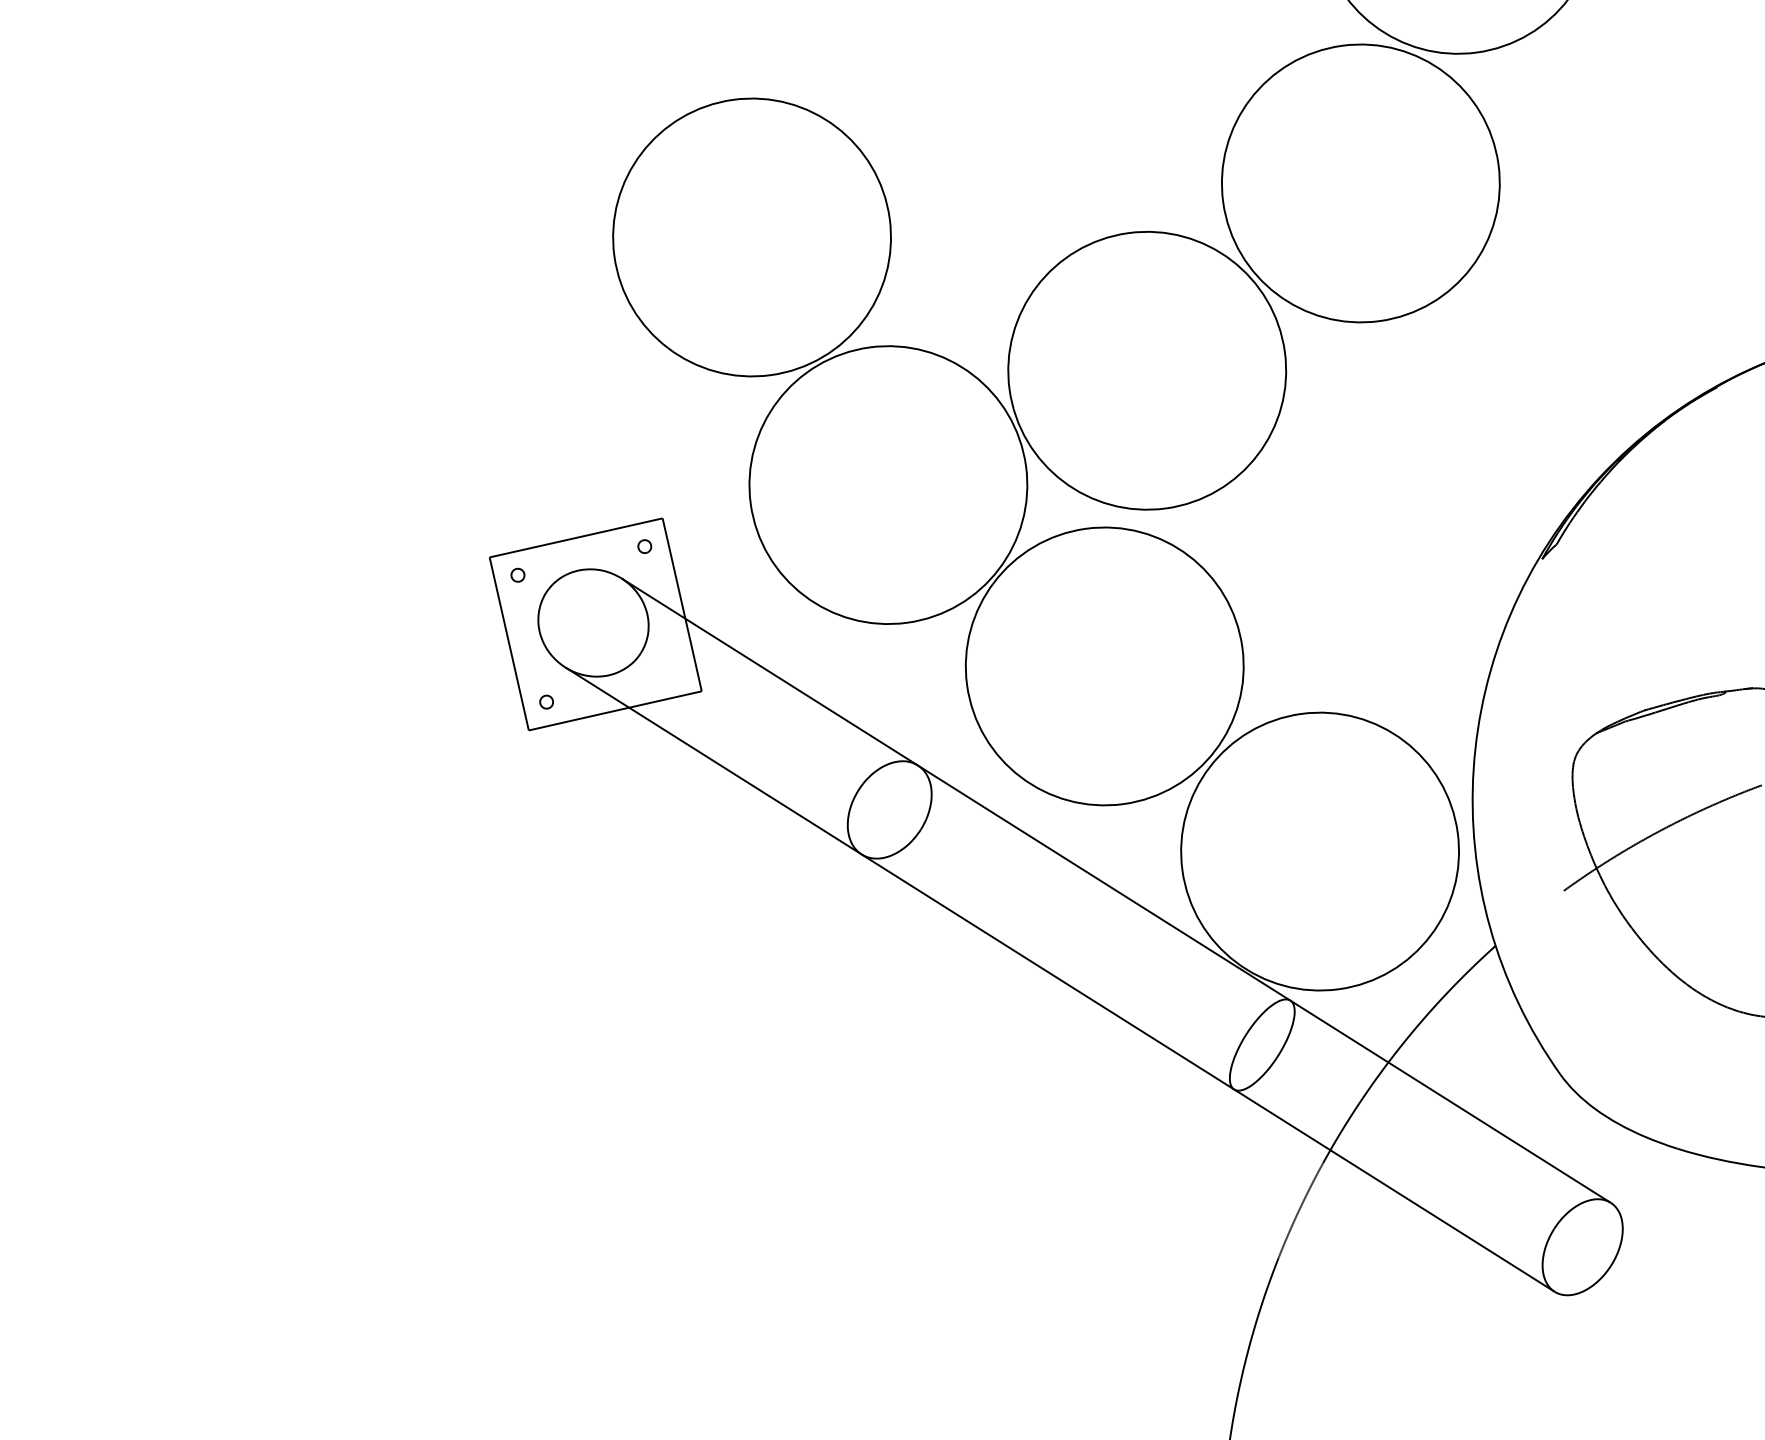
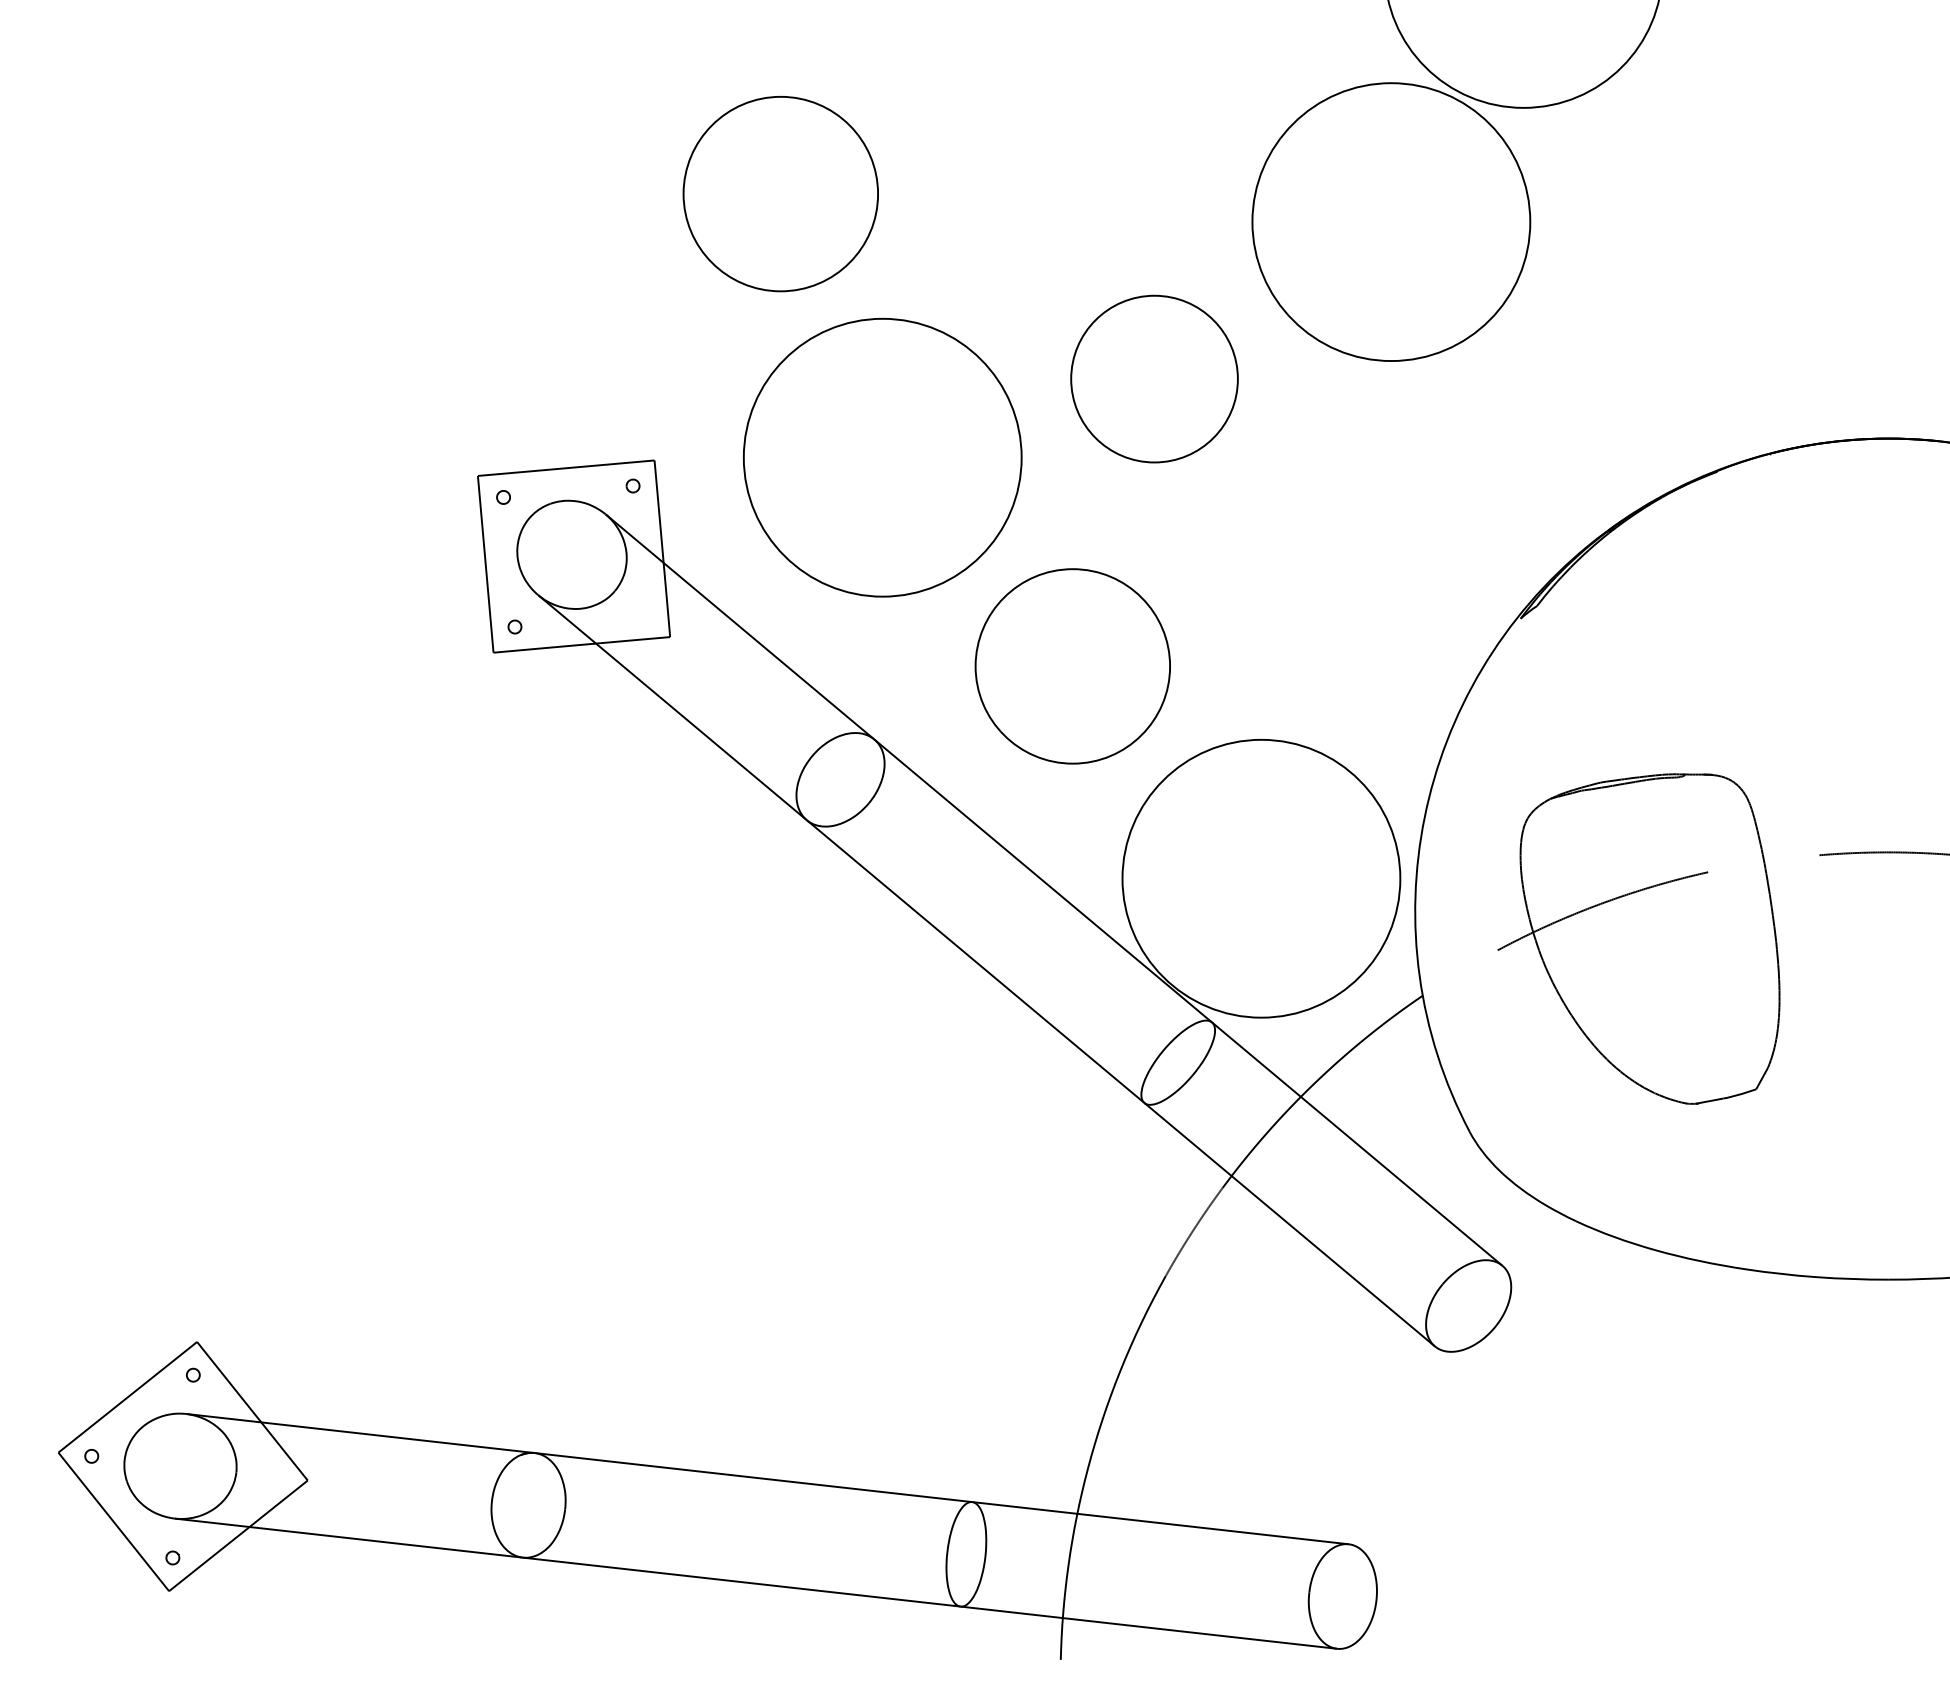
circle: (751, 237) -> (780, 194), size x0.7
circle: (1147, 371) -> (1154, 379), size x0.6
circle: (1104, 666) -> (1072, 666), size x0.7

